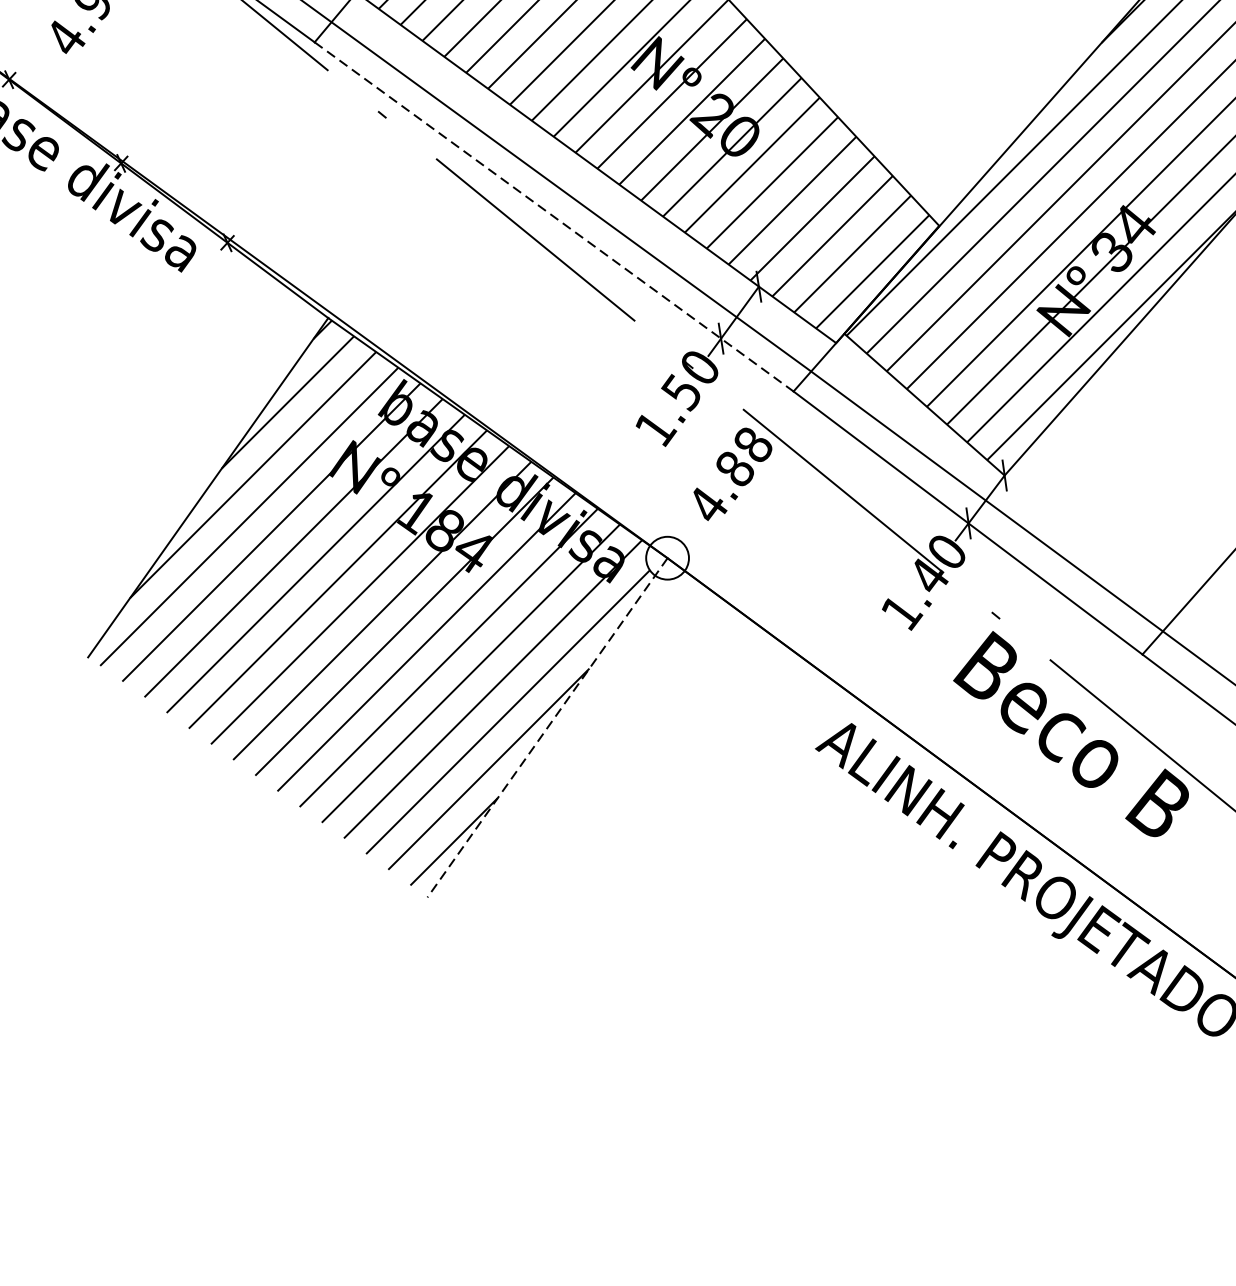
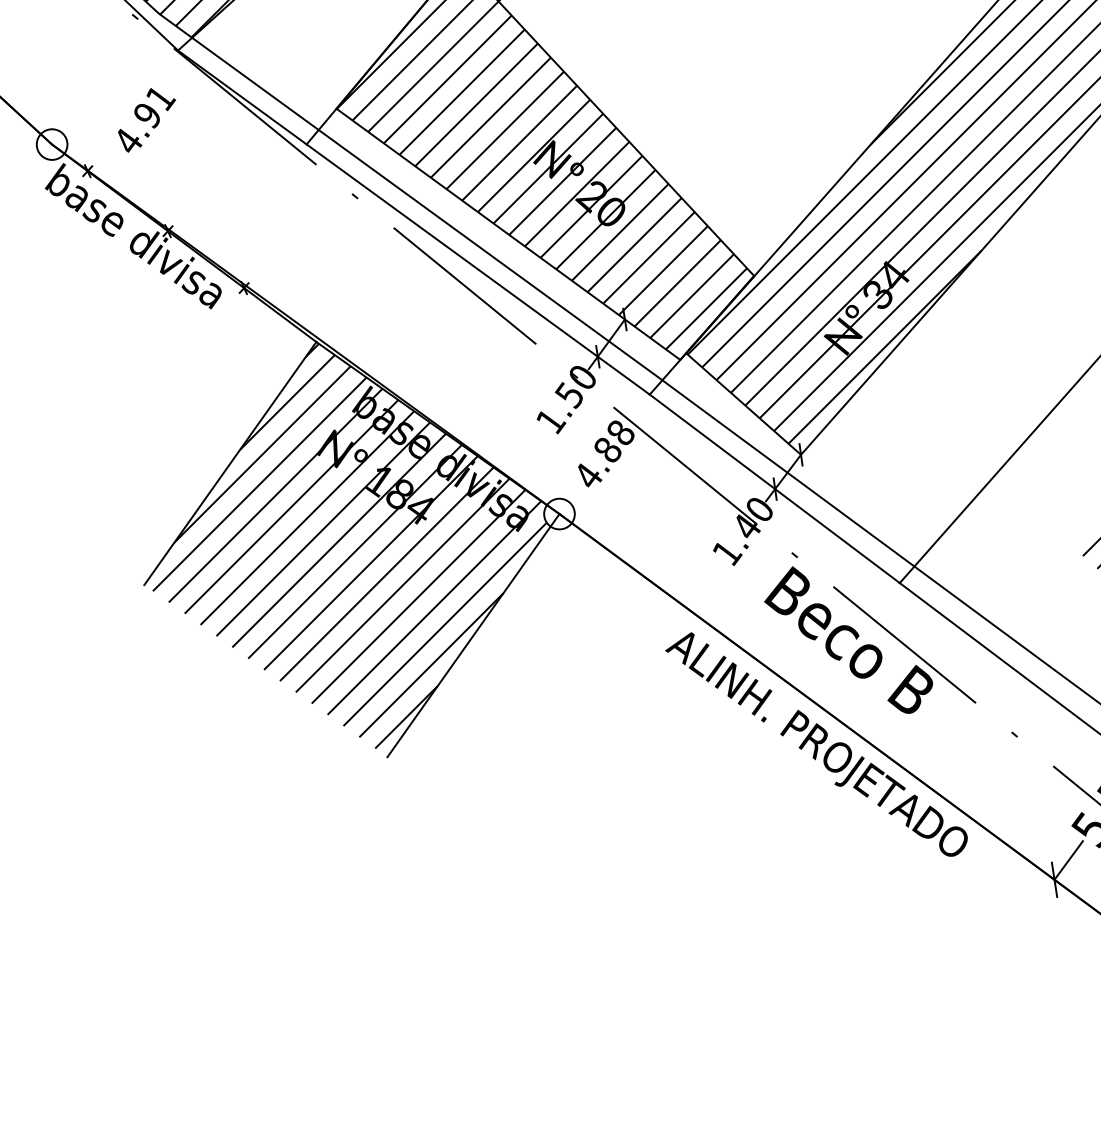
line: (554, 216) -> (478, 269), dashed -> solid
line: (547, 727) -> (473, 635), dashed -> solid

